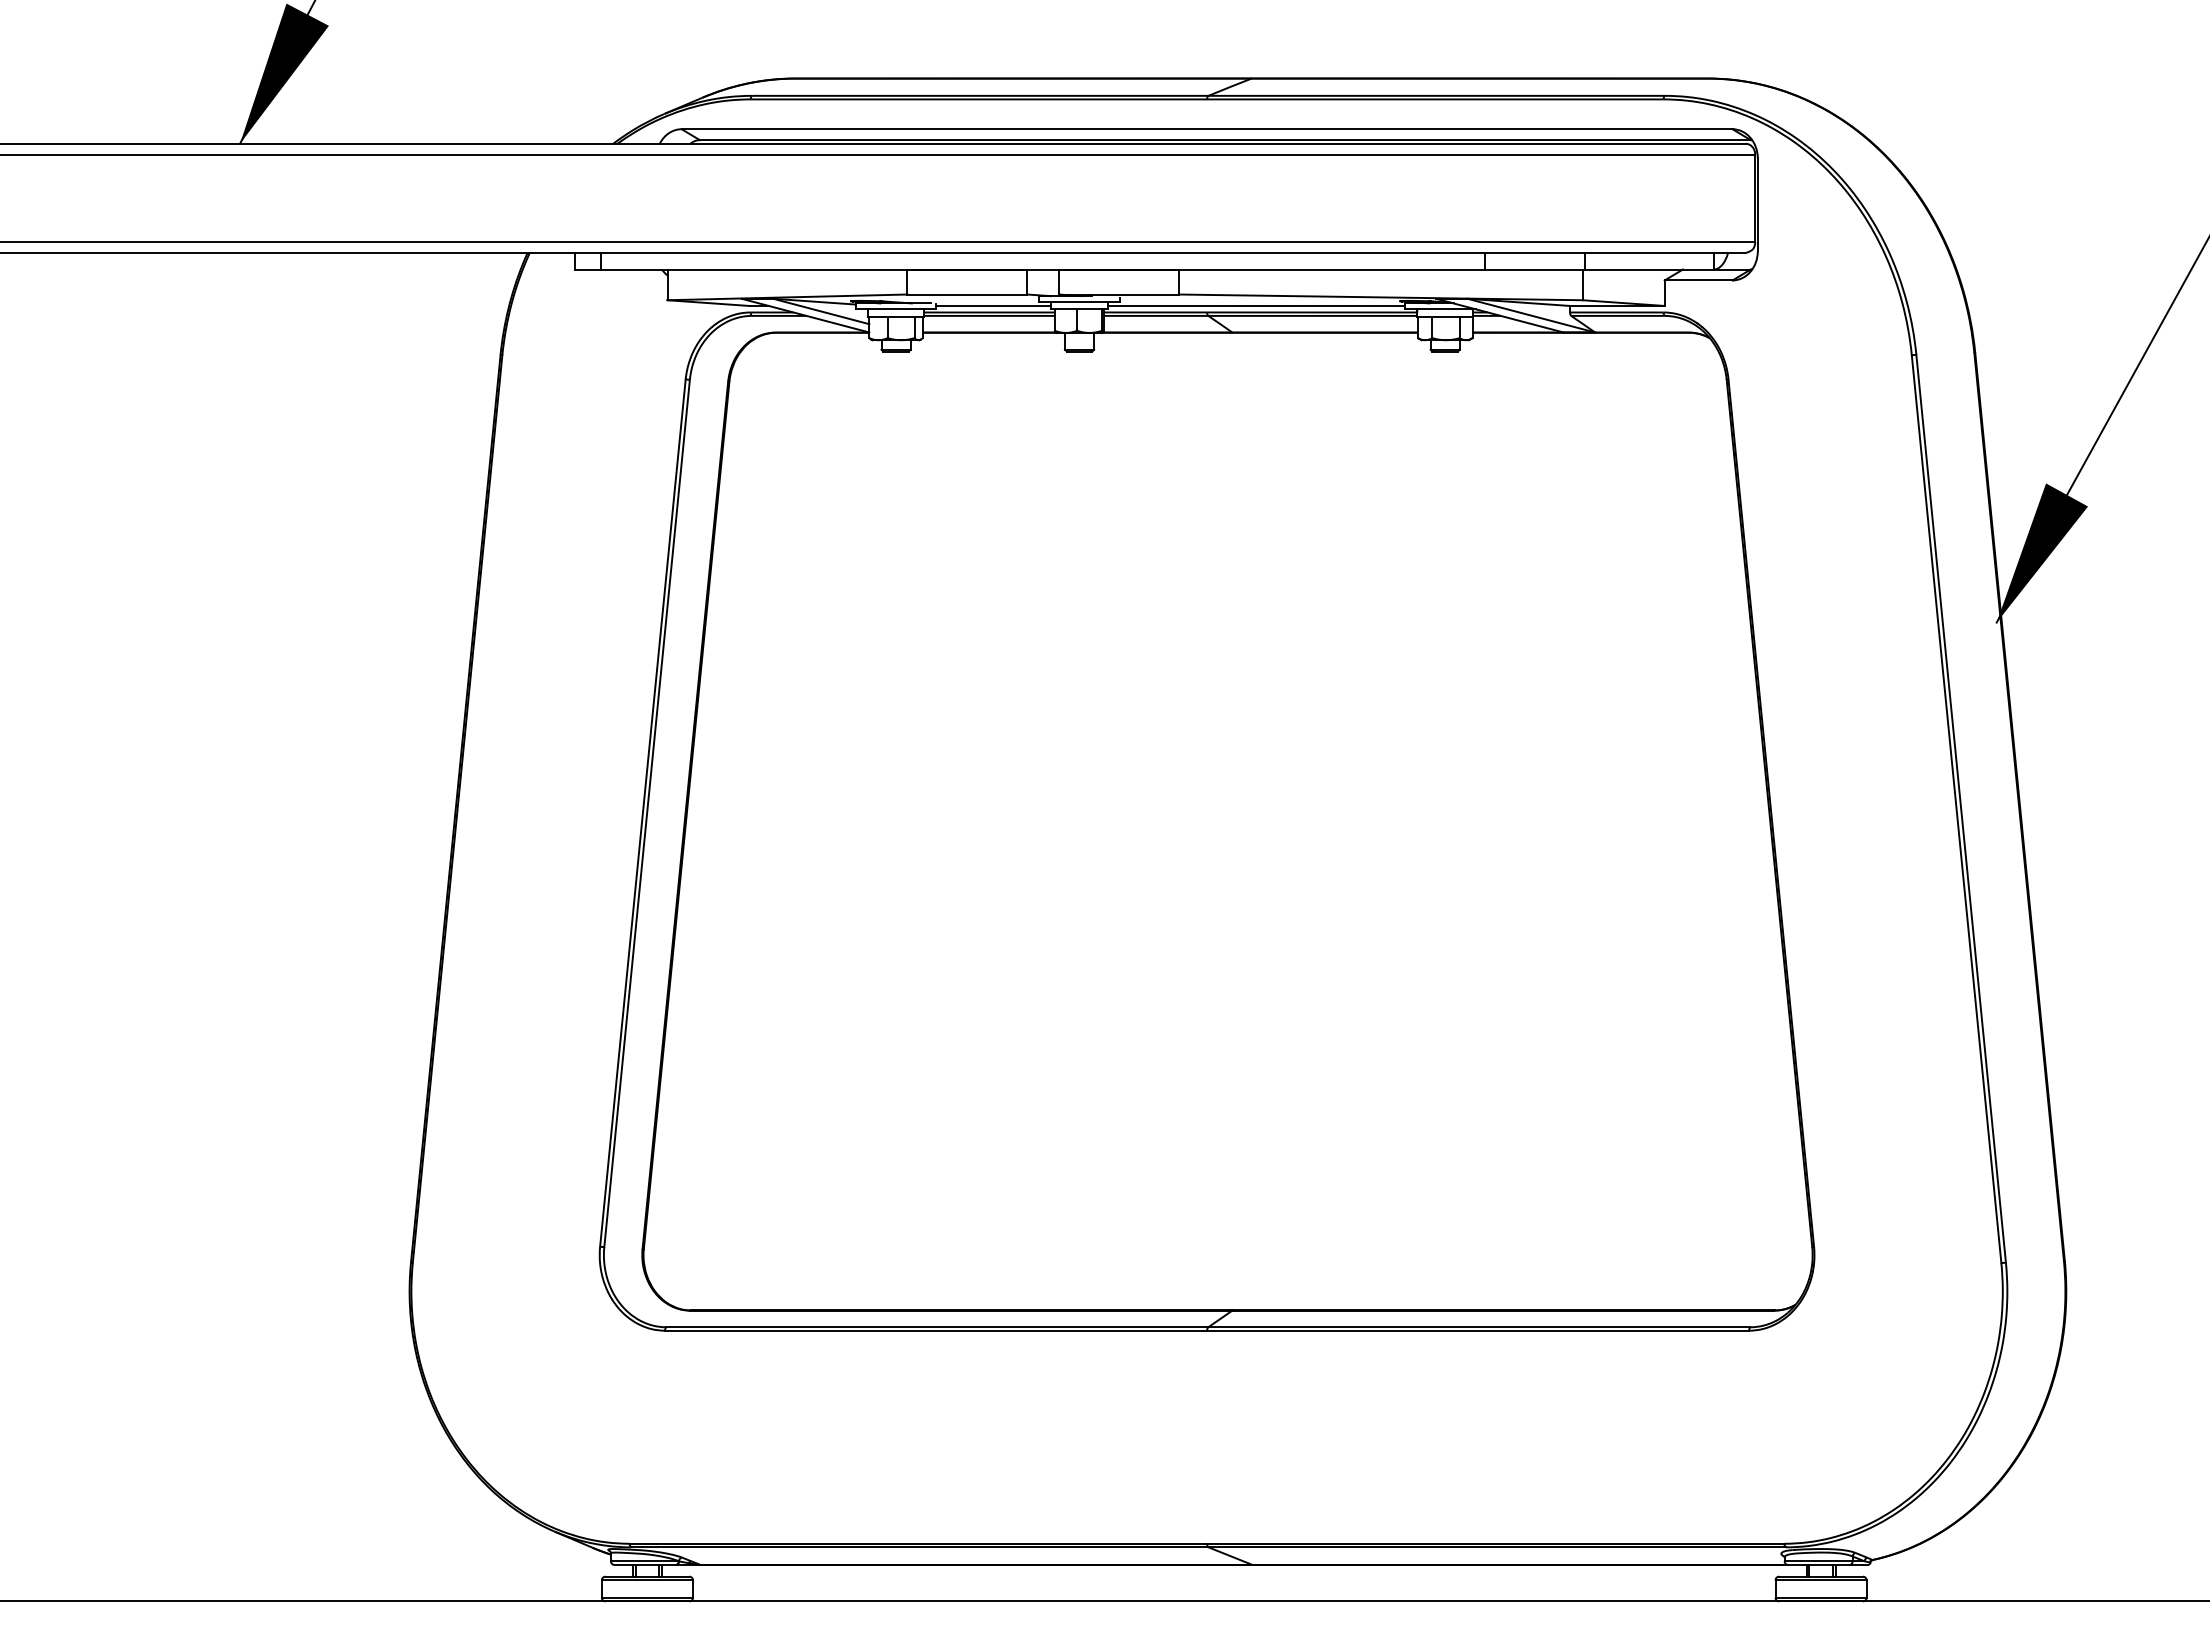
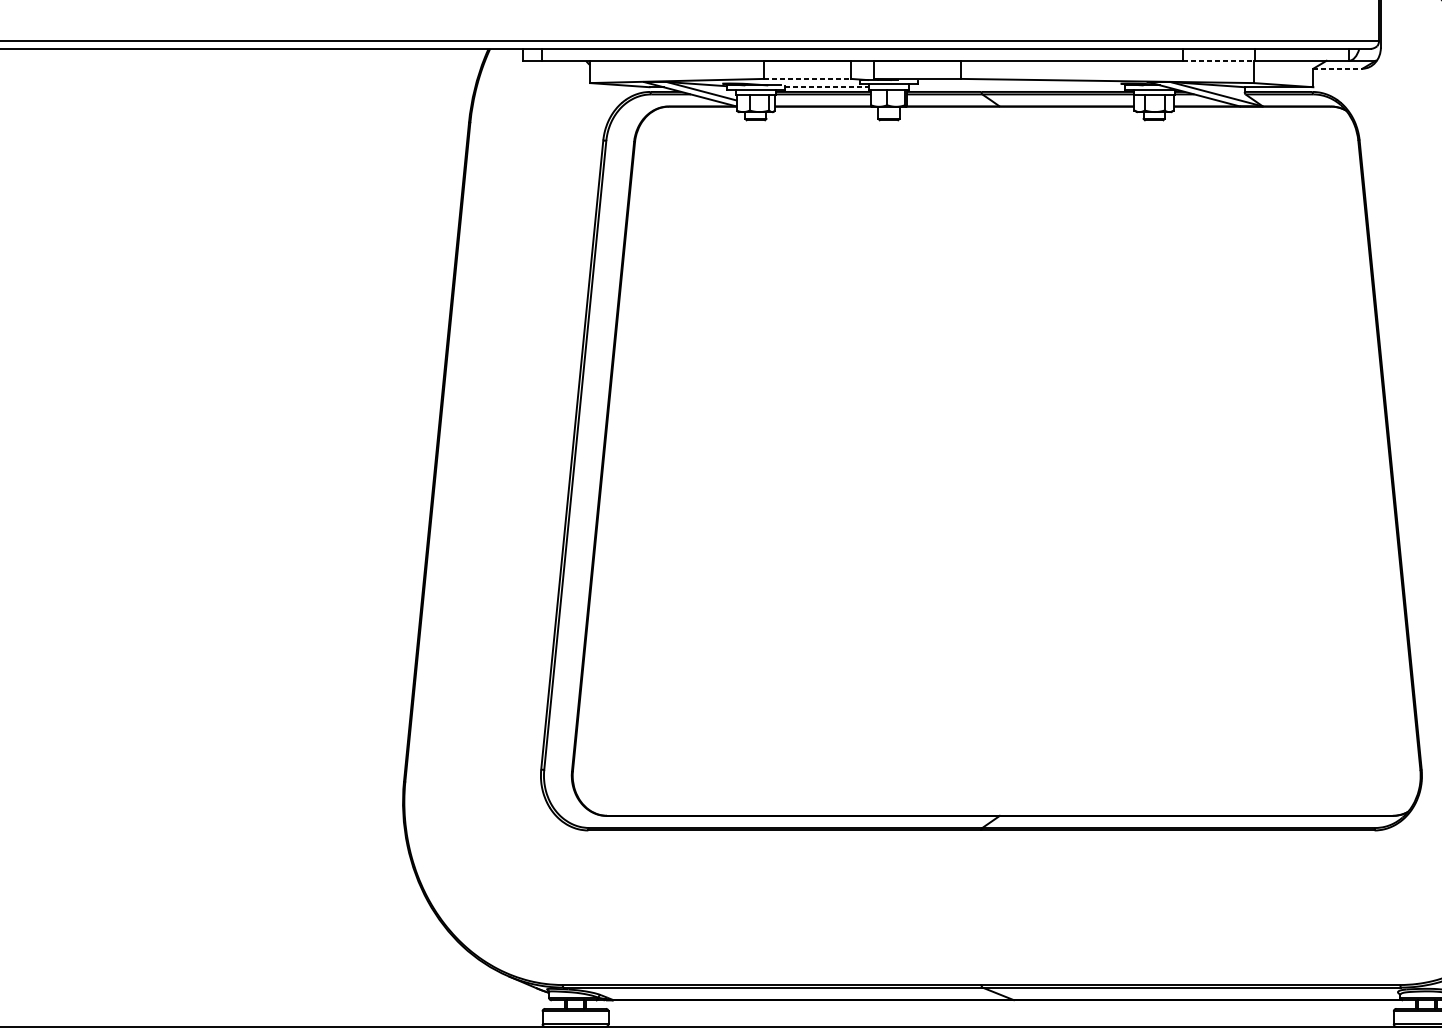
line: (1534, 269) -> (1218, 60), solid -> dashed
line: (1698, 280) -> (1337, 68), solid -> dashed
line: (967, 294) -> (807, 78), solid -> dashed
line: (993, 305) -> (826, 86), solid -> dashed
line: (1256, 305) -> (1017, 86), removed

